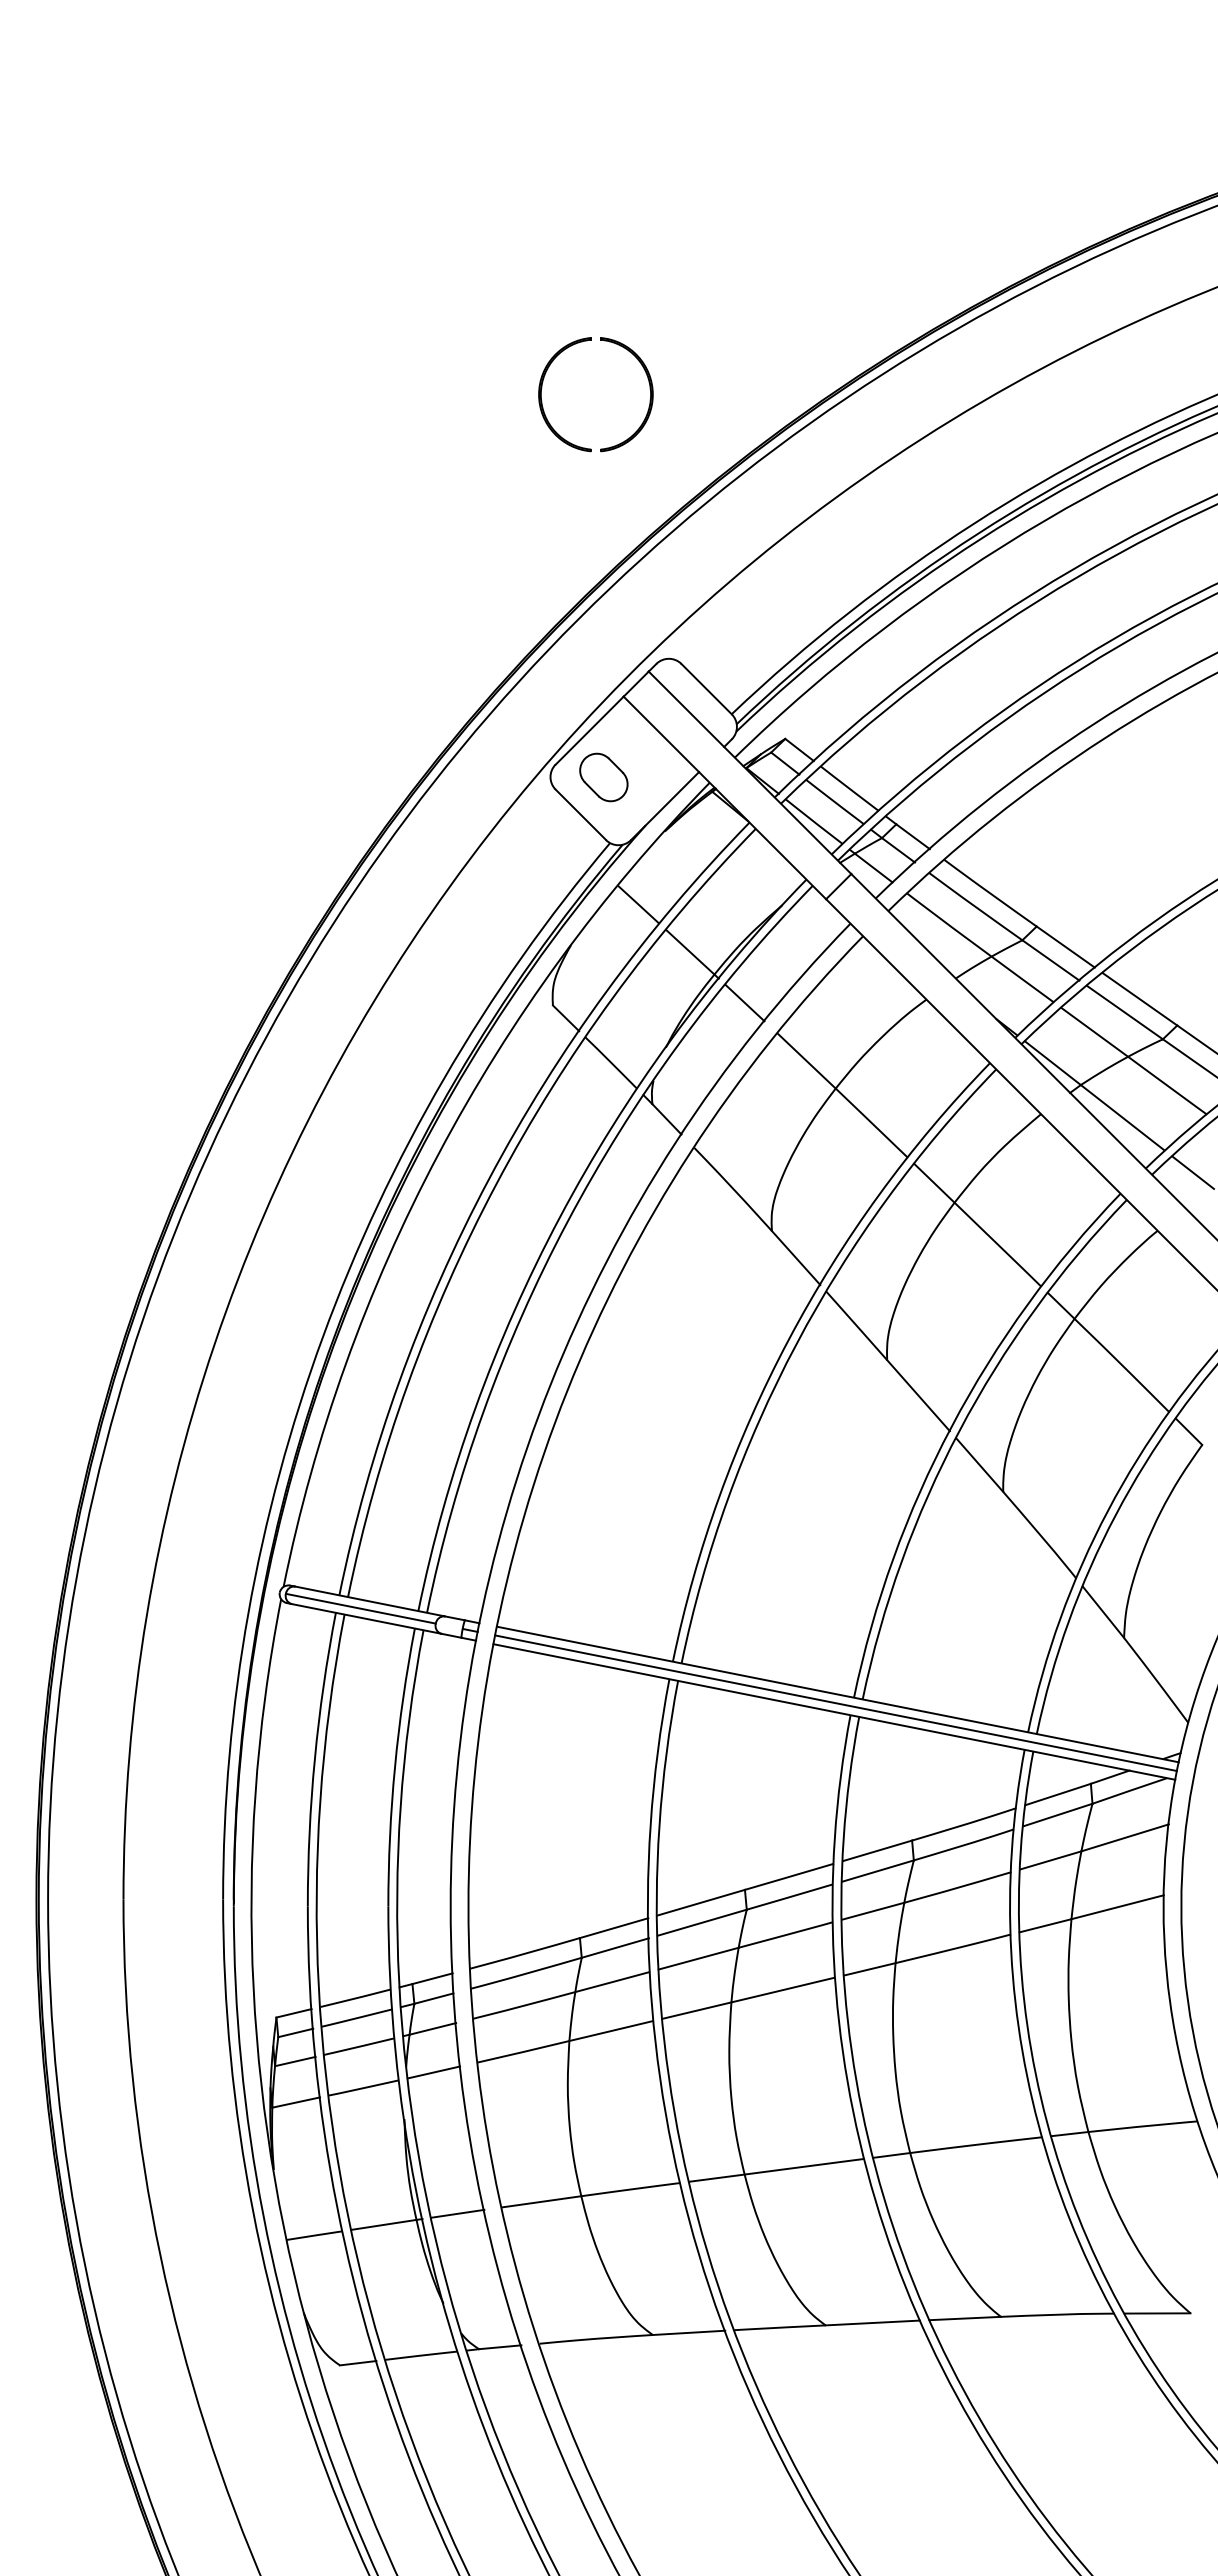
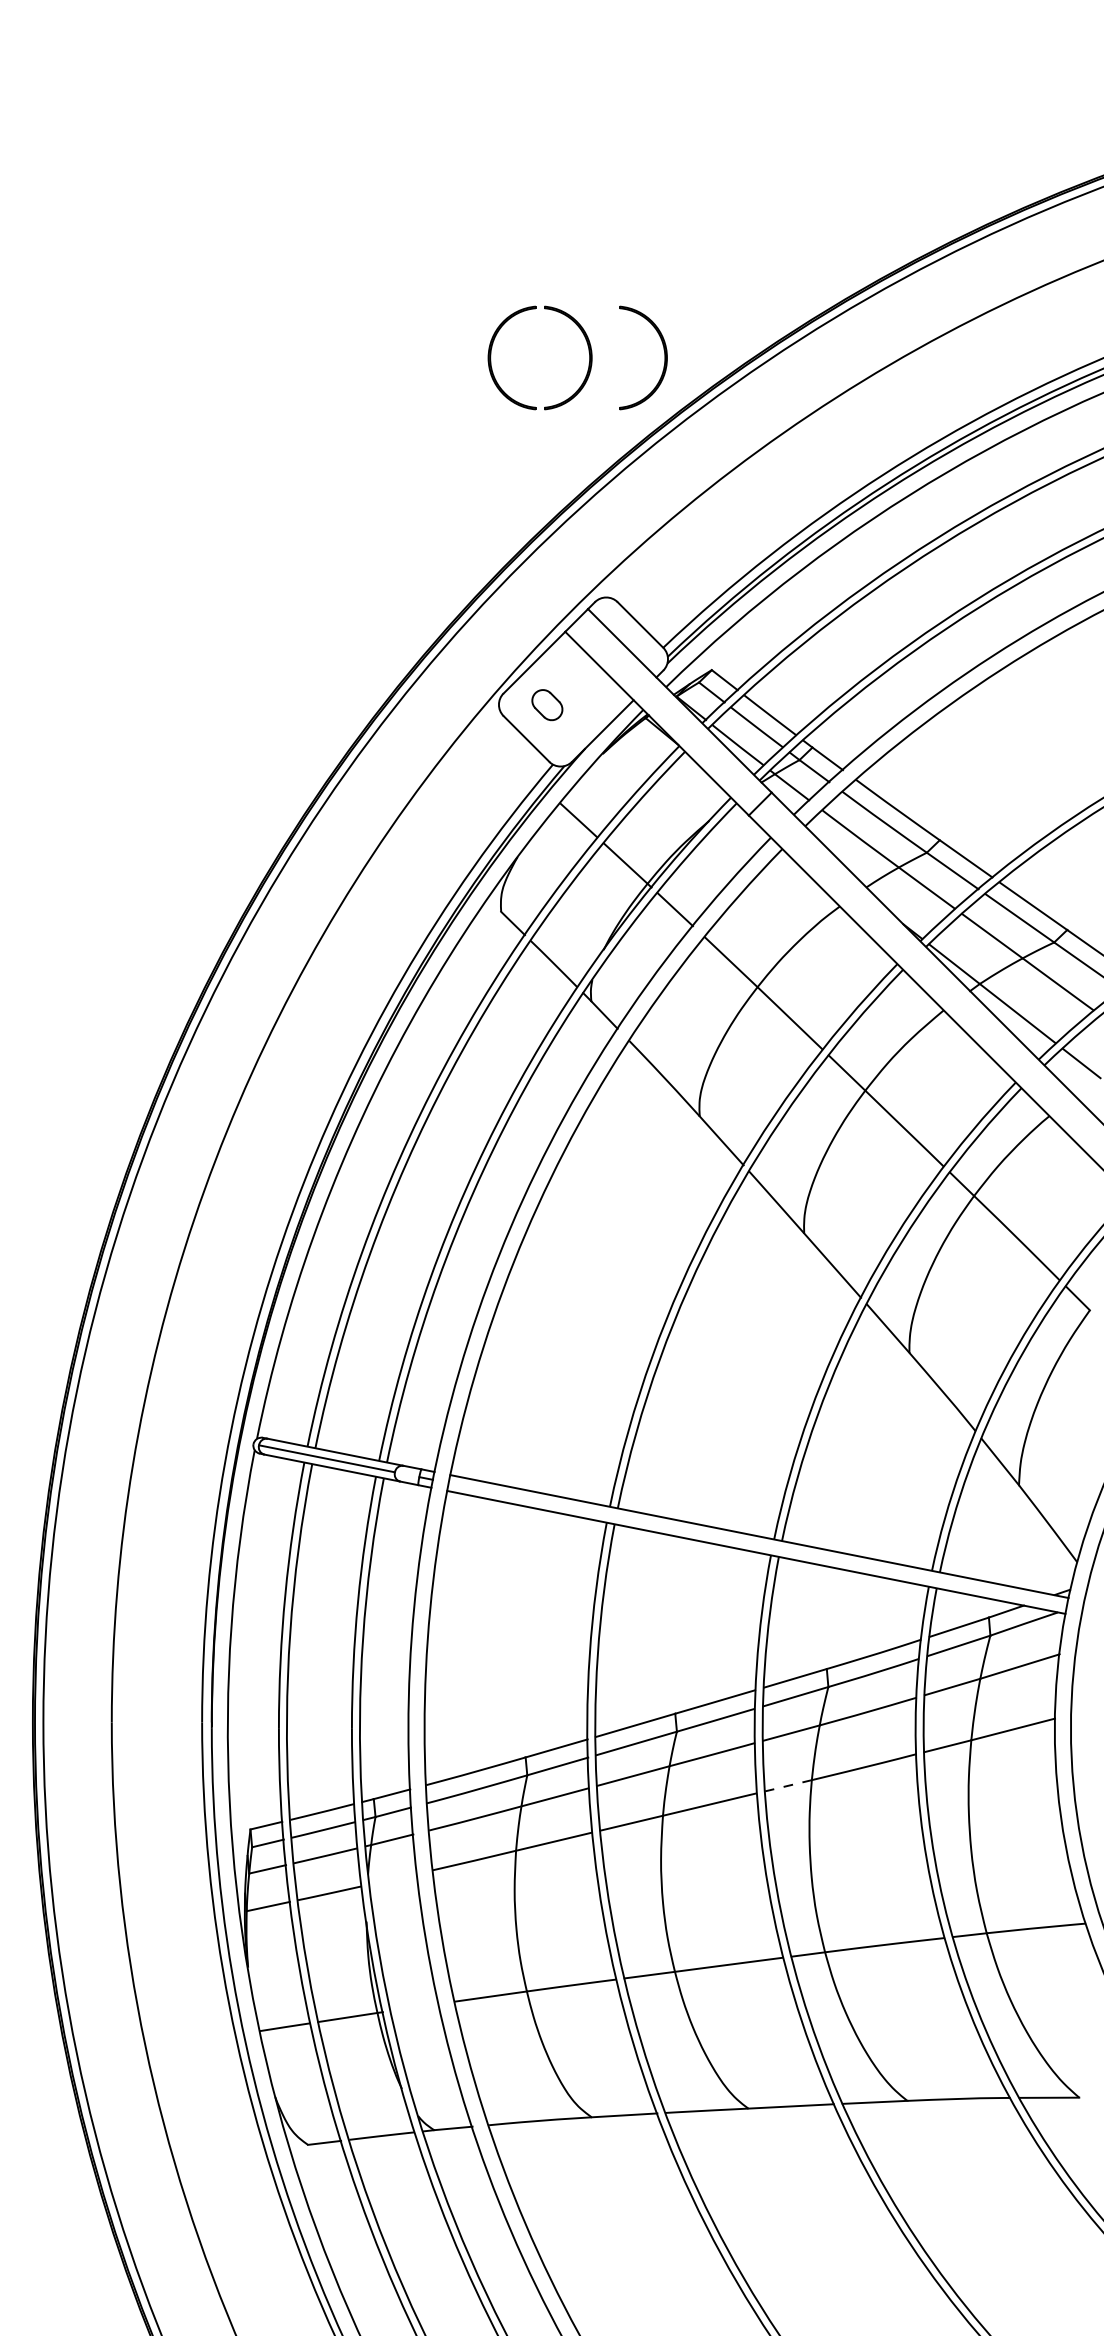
part: (732, 389) -> (663, 353), added
part: (603, 777) -> (547, 705), size x0.7
line: (835, 1703) -> (757, 1544), removed
line: (869, 1969) -> (788, 1785), solid -> dashed
line: (433, 2072) -> (392, 1879), removed
line: (457, 2213) -> (414, 2007), removed

